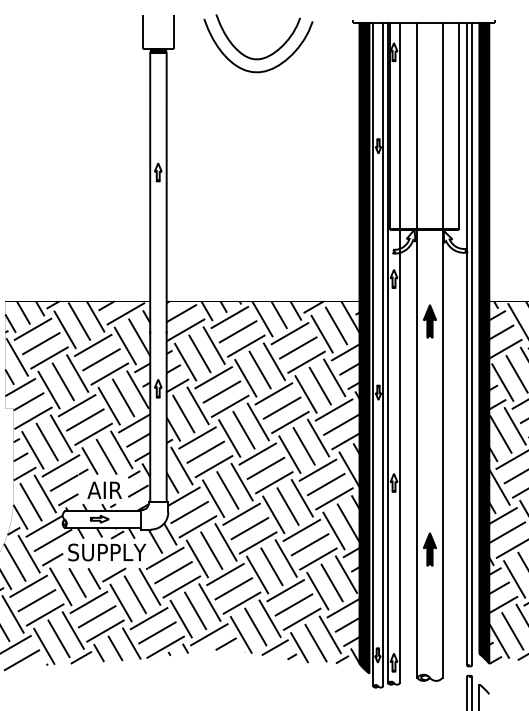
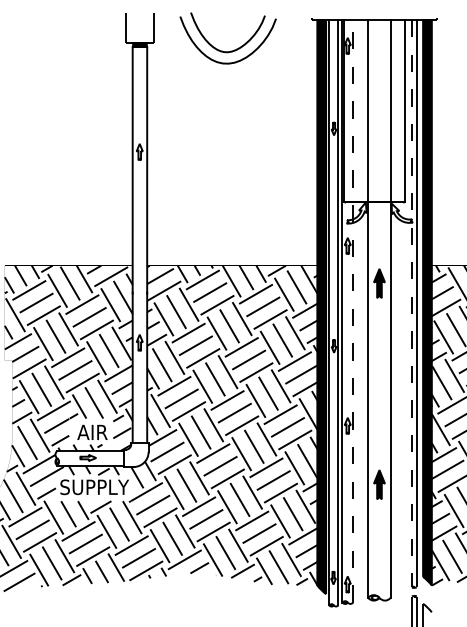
line: (467, 344) -> (412, 303), solid -> dashed
line: (400, 352) -> (353, 310), solid -> dashed

